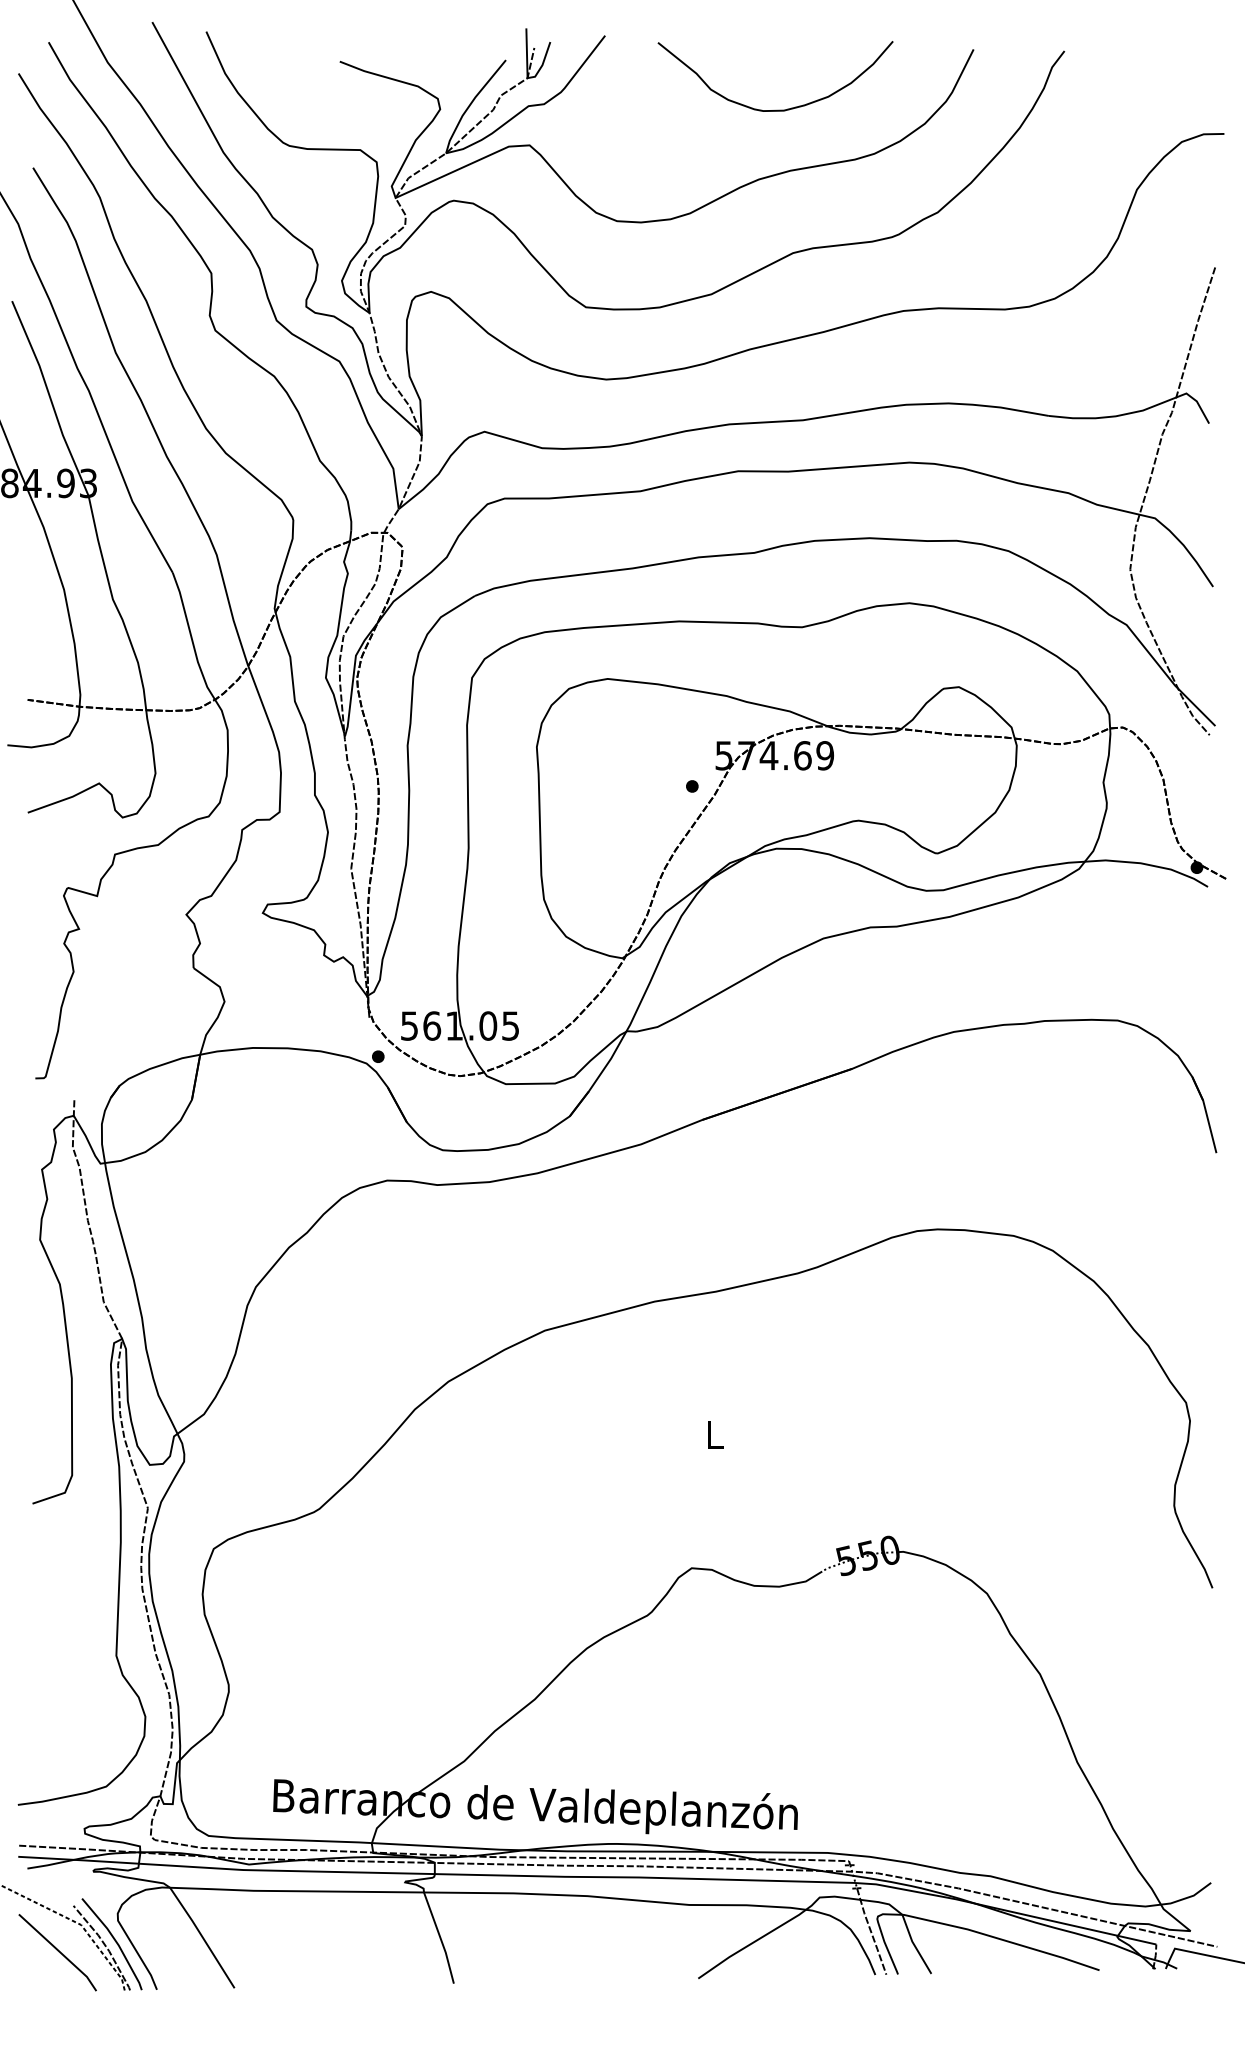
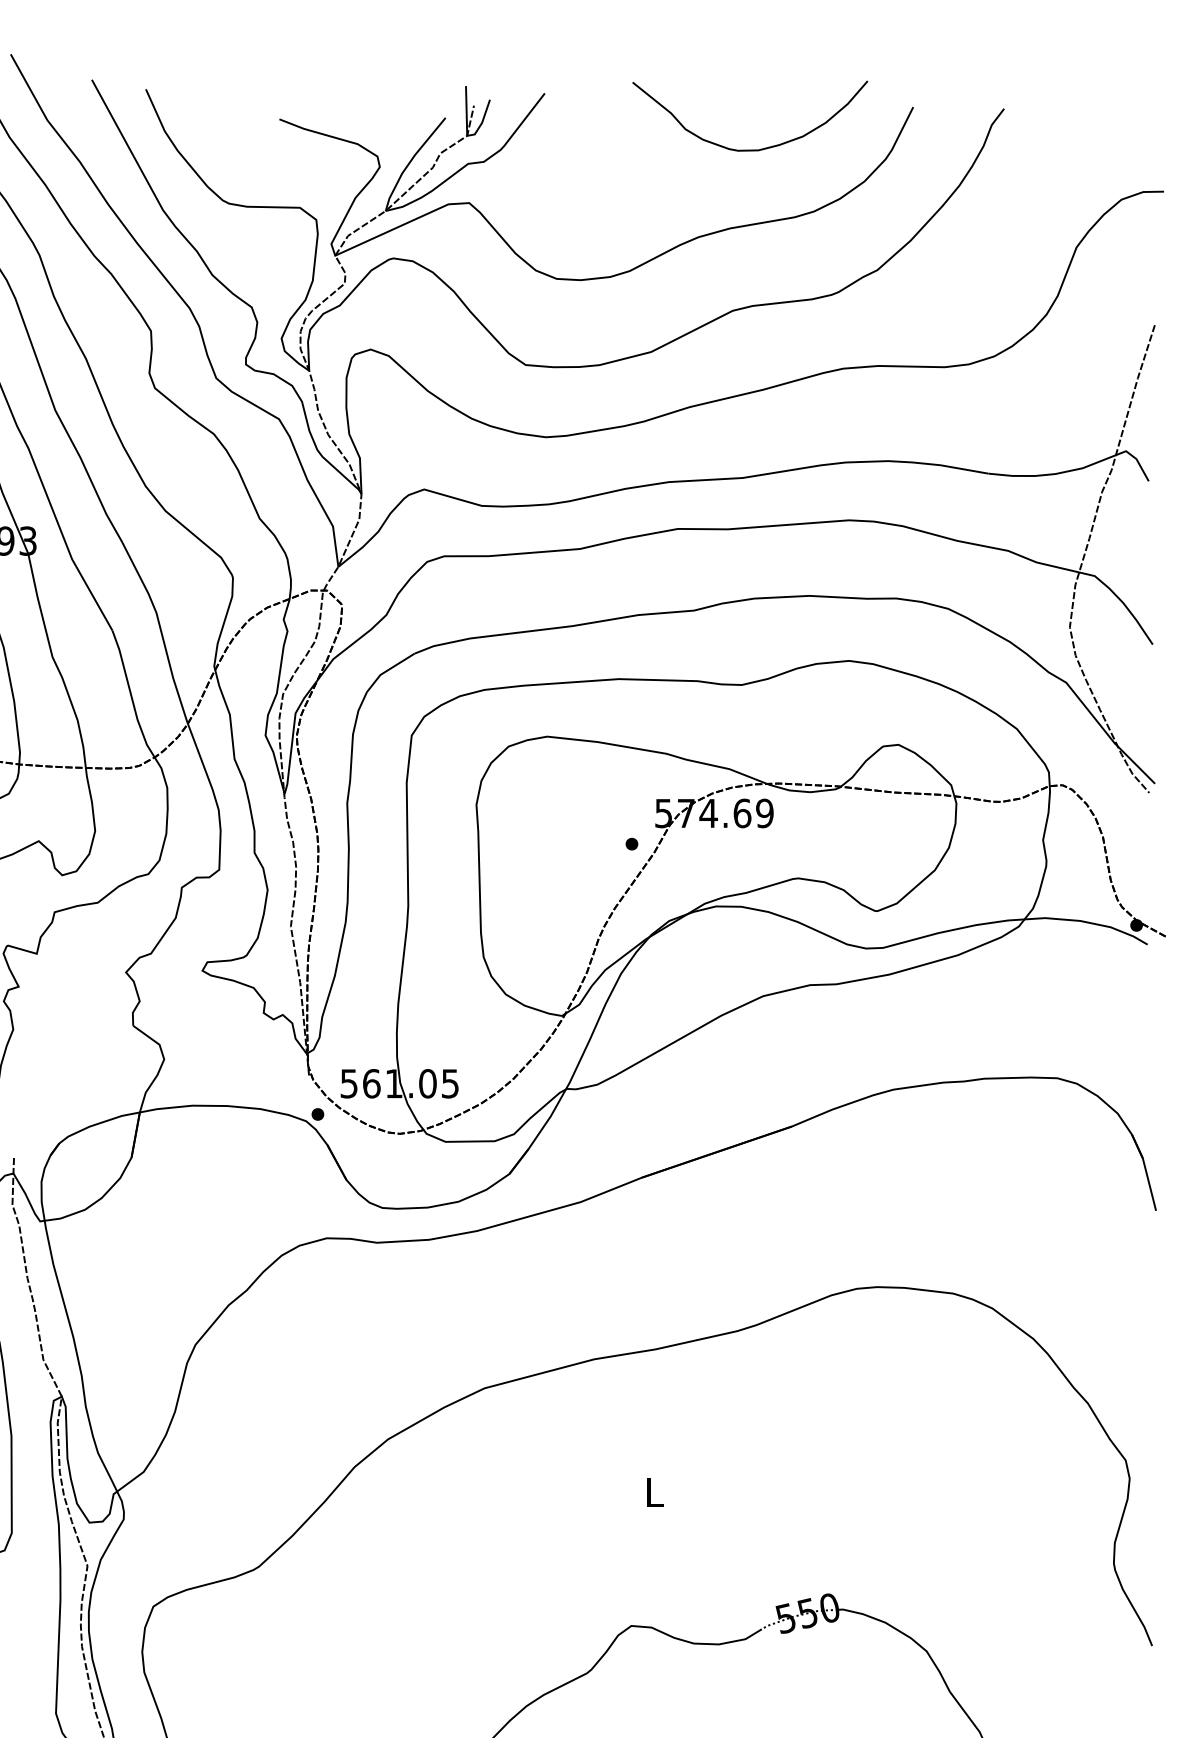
curve: (775, 109) -> (750, 149), moved

